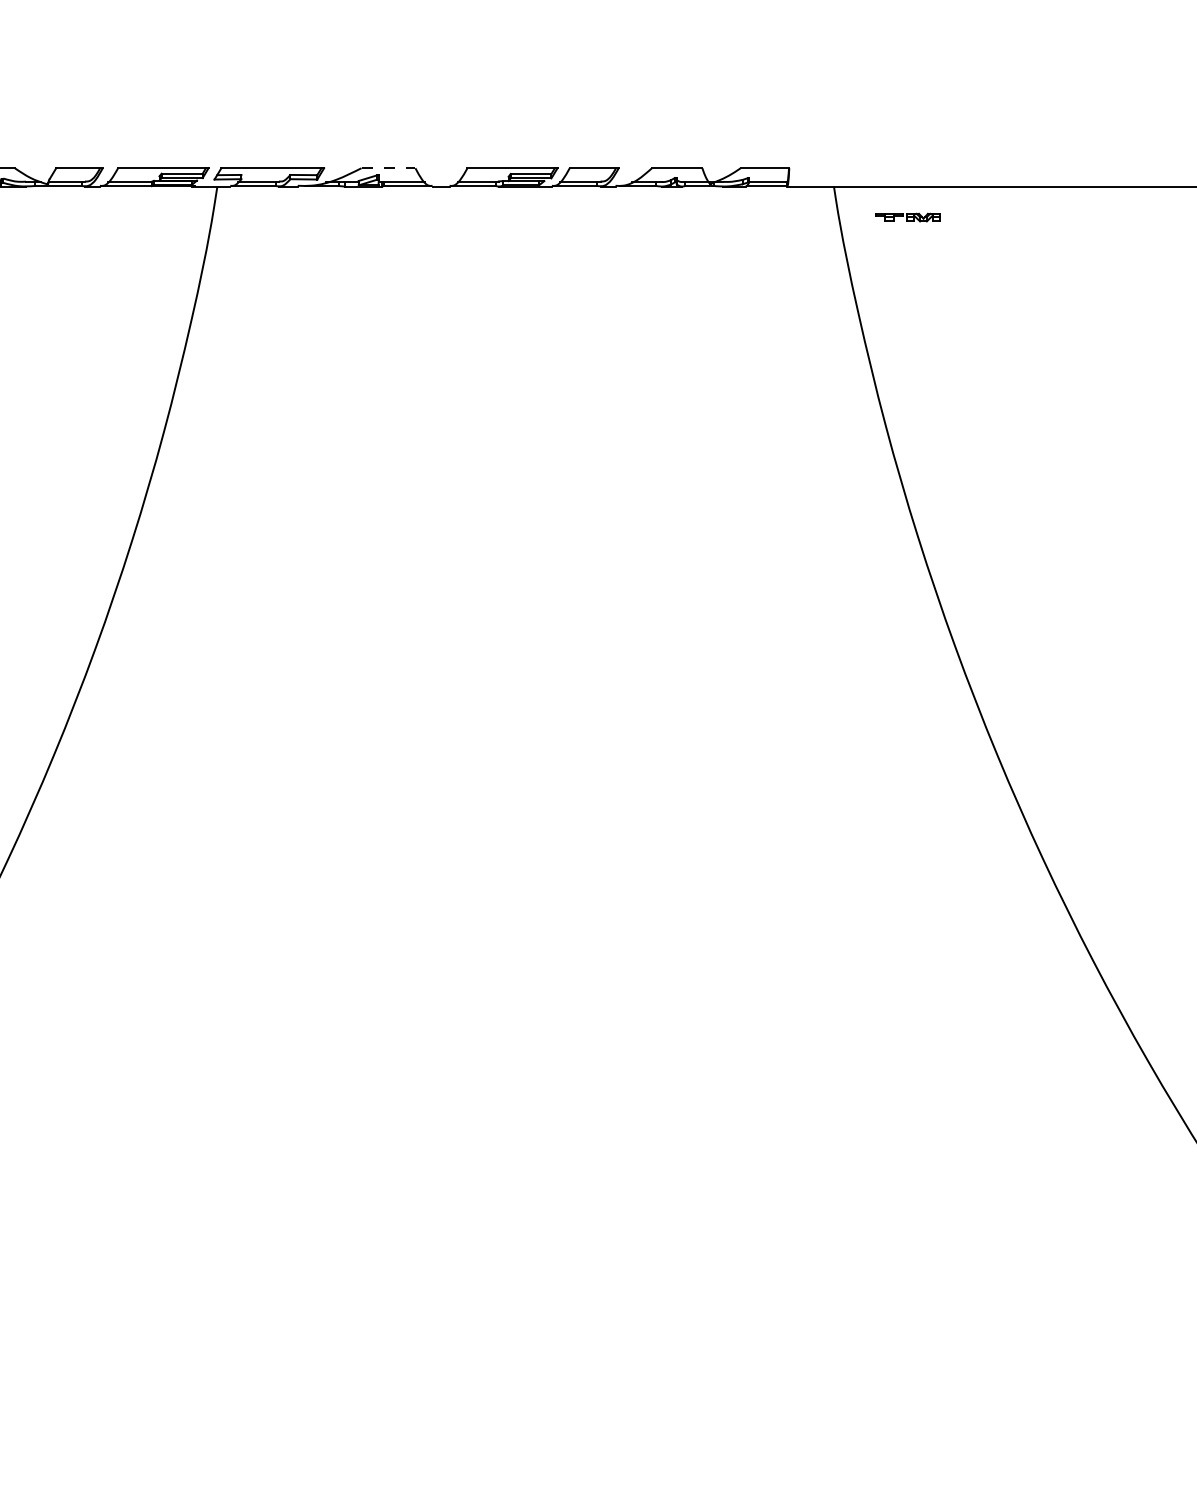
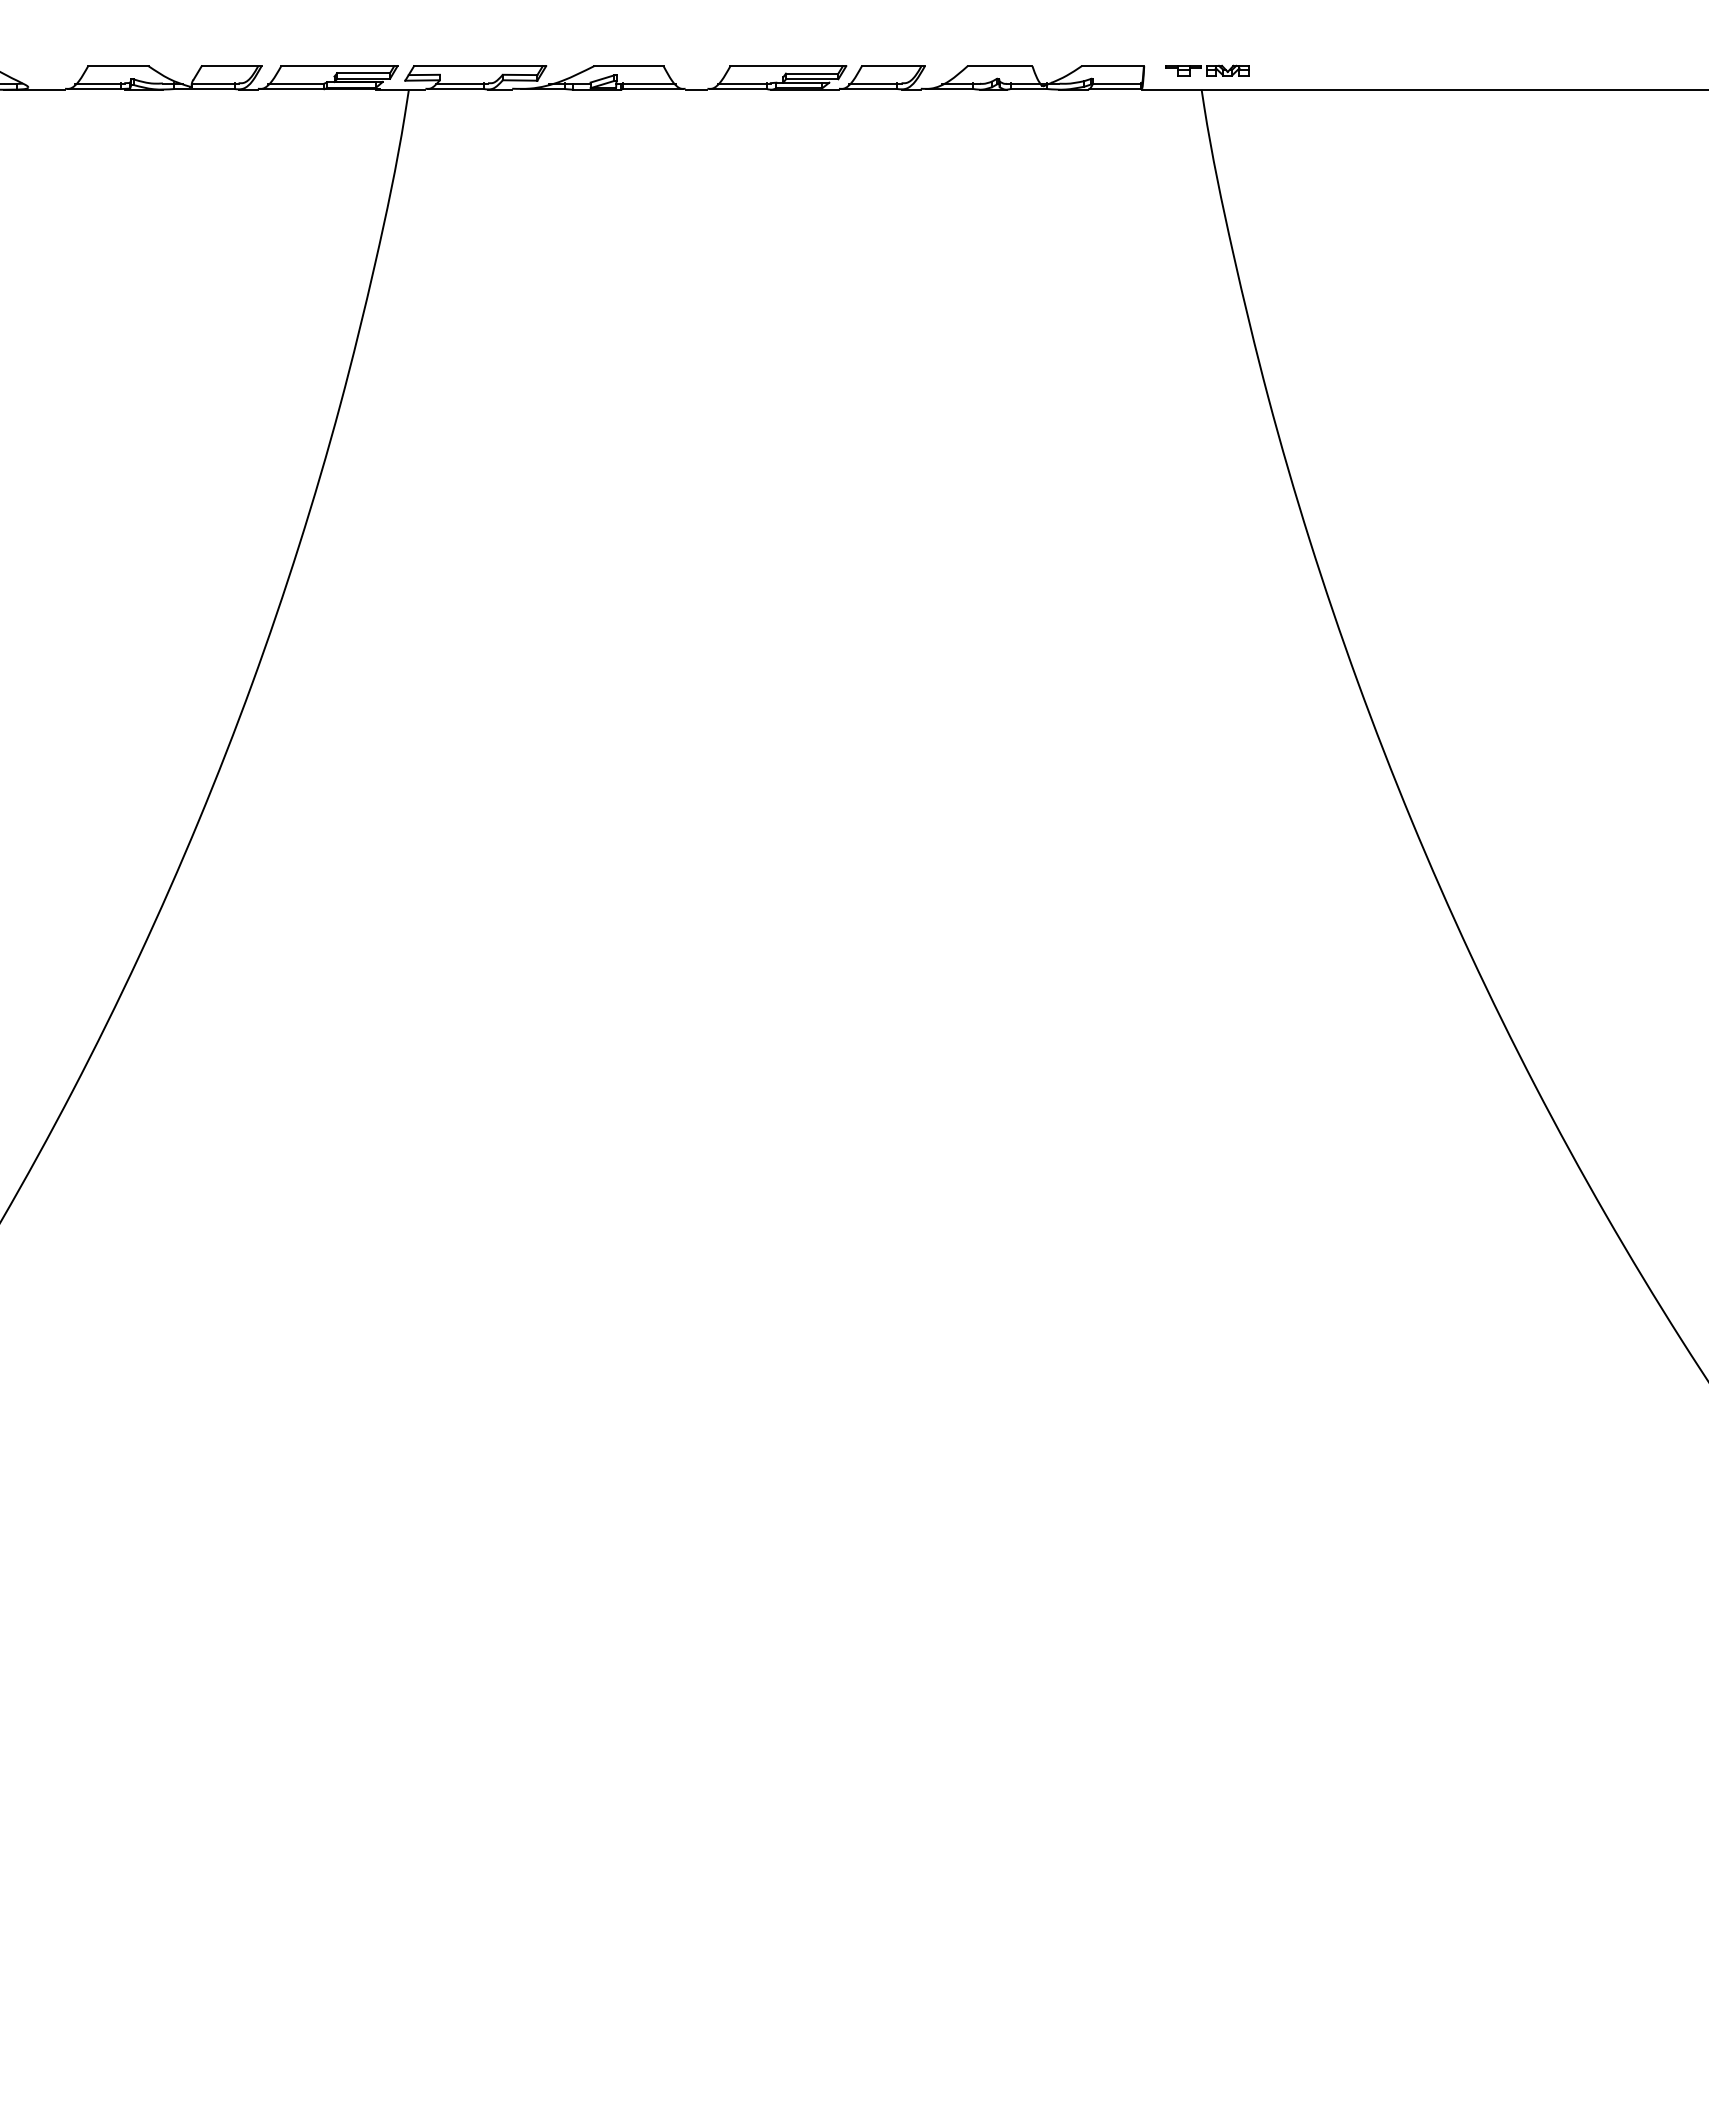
line: (388, 168) -> (628, 66), dashed -> solid
part: (907, 217) -> (1207, 70), moved

